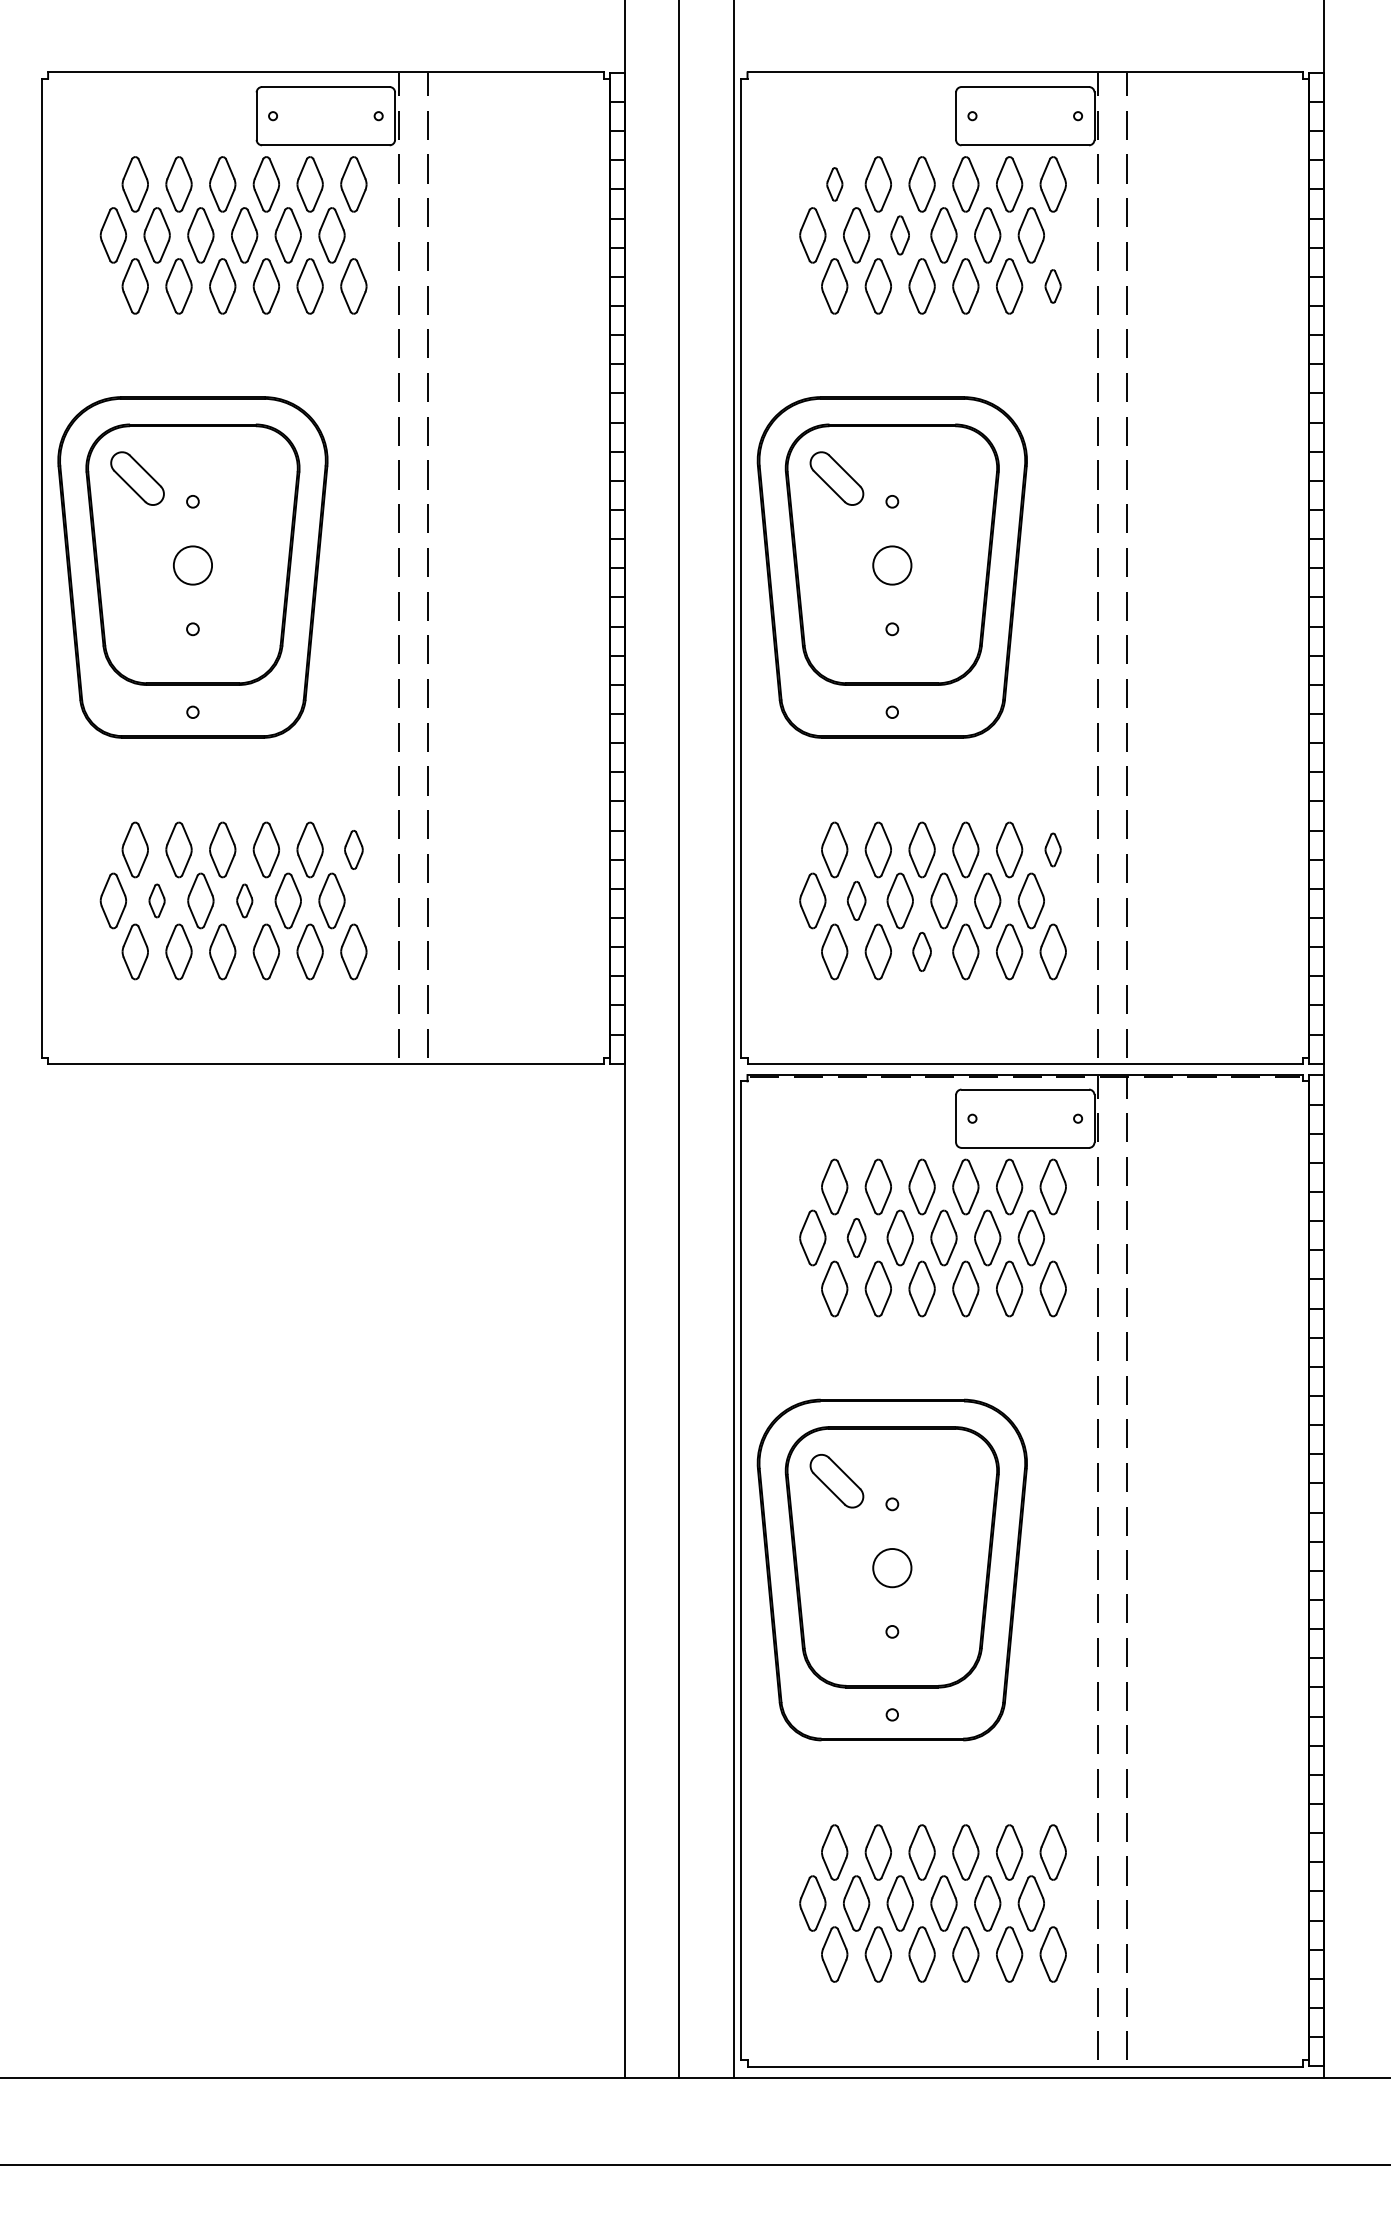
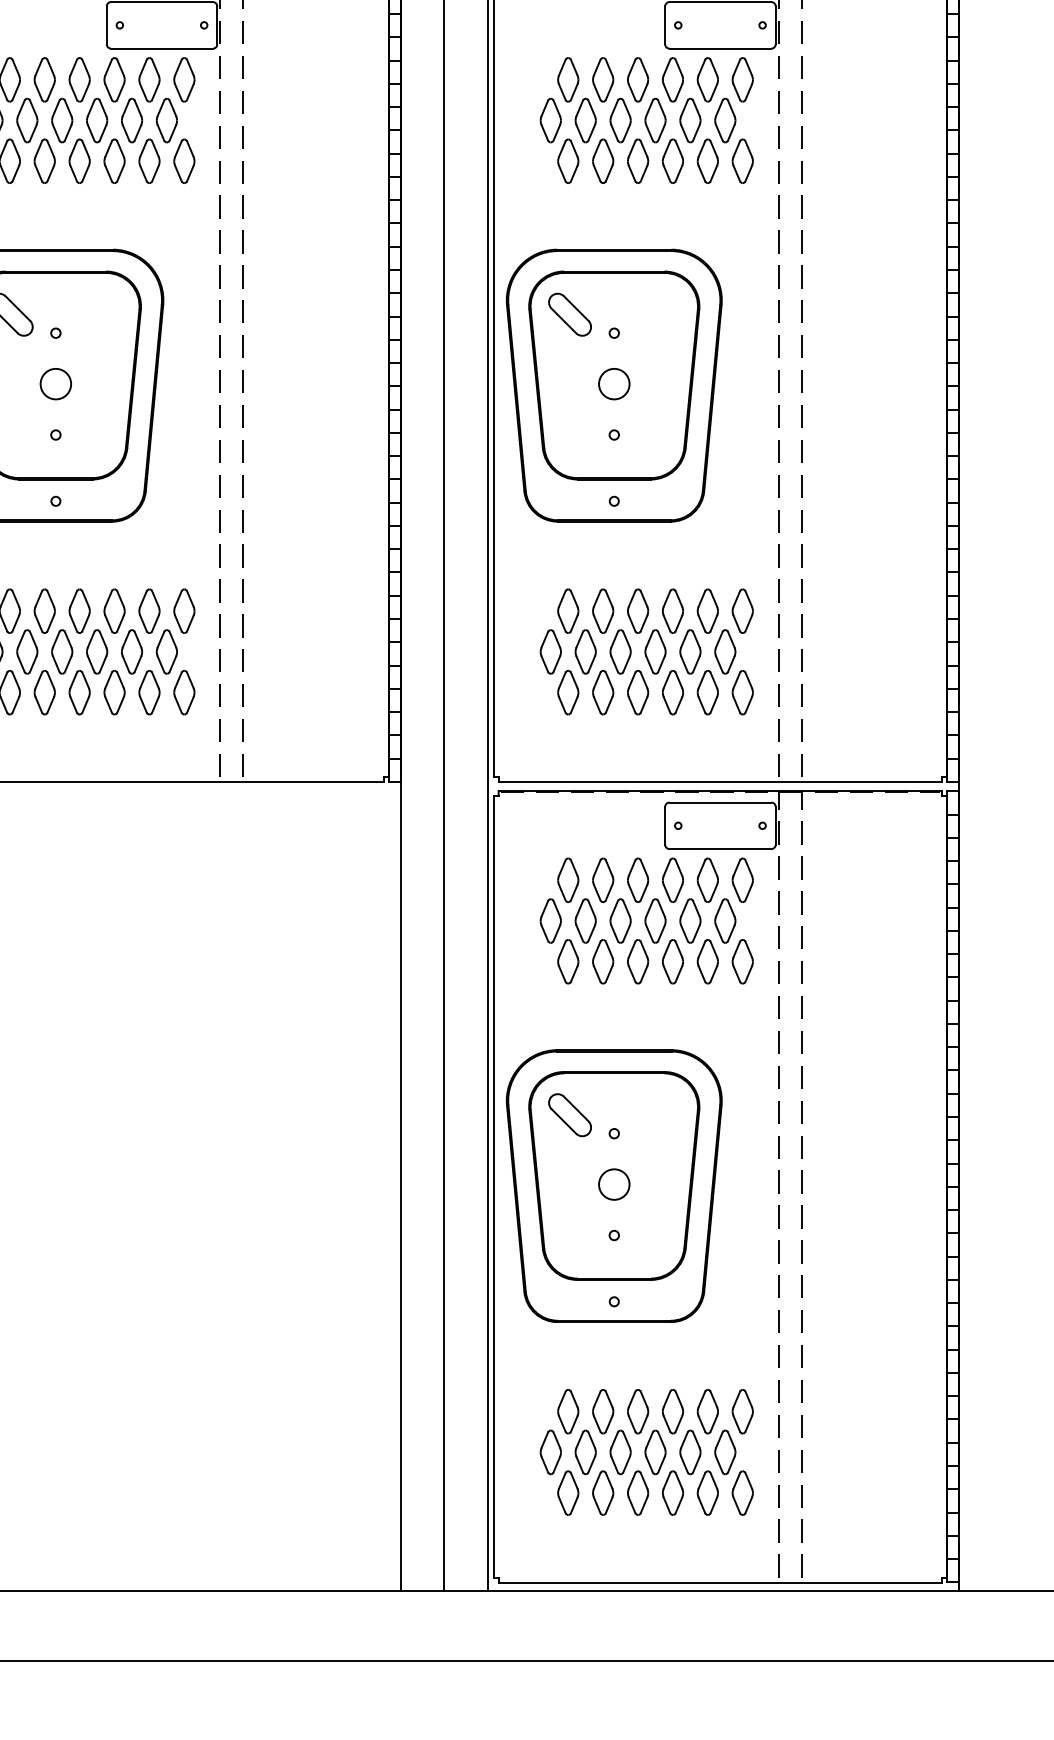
part: (834, 184) -> (568, 79), size x1.67
part: (899, 235) -> (620, 120), size x1.43
part: (1052, 286) -> (742, 161), size x1.67
part: (353, 849) -> (184, 610), size x1.43
part: (1052, 849) -> (742, 610), size x1.67
part: (156, 900) -> (26, 651), size x1.67
part: (244, 900) -> (97, 651), size x1.67
part: (856, 900) -> (585, 651), size x1.43
part: (921, 951) -> (637, 692), size x1.43
part: (856, 1237) -> (585, 920), size x1.43

